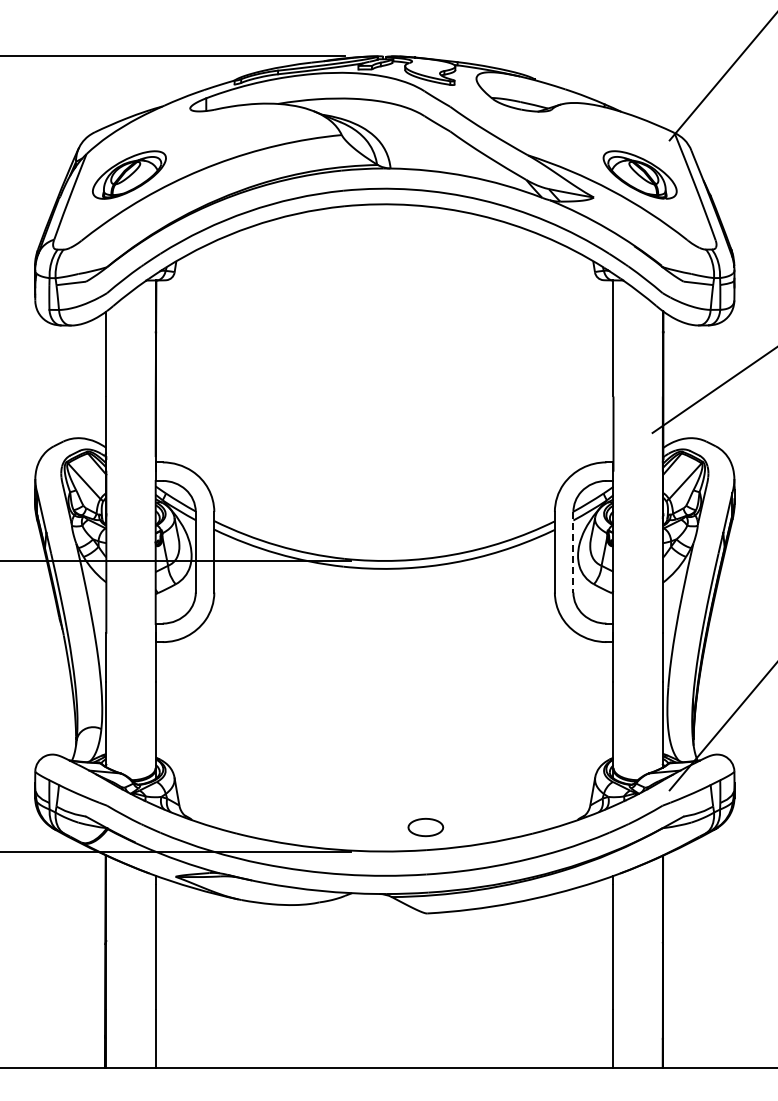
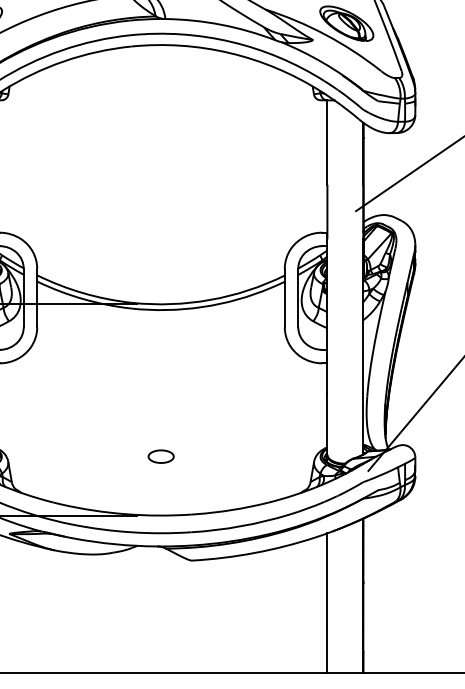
line: (573, 552) -> (298, 298), dashed -> solid
part: (425, 827) -> (160, 456), moved

